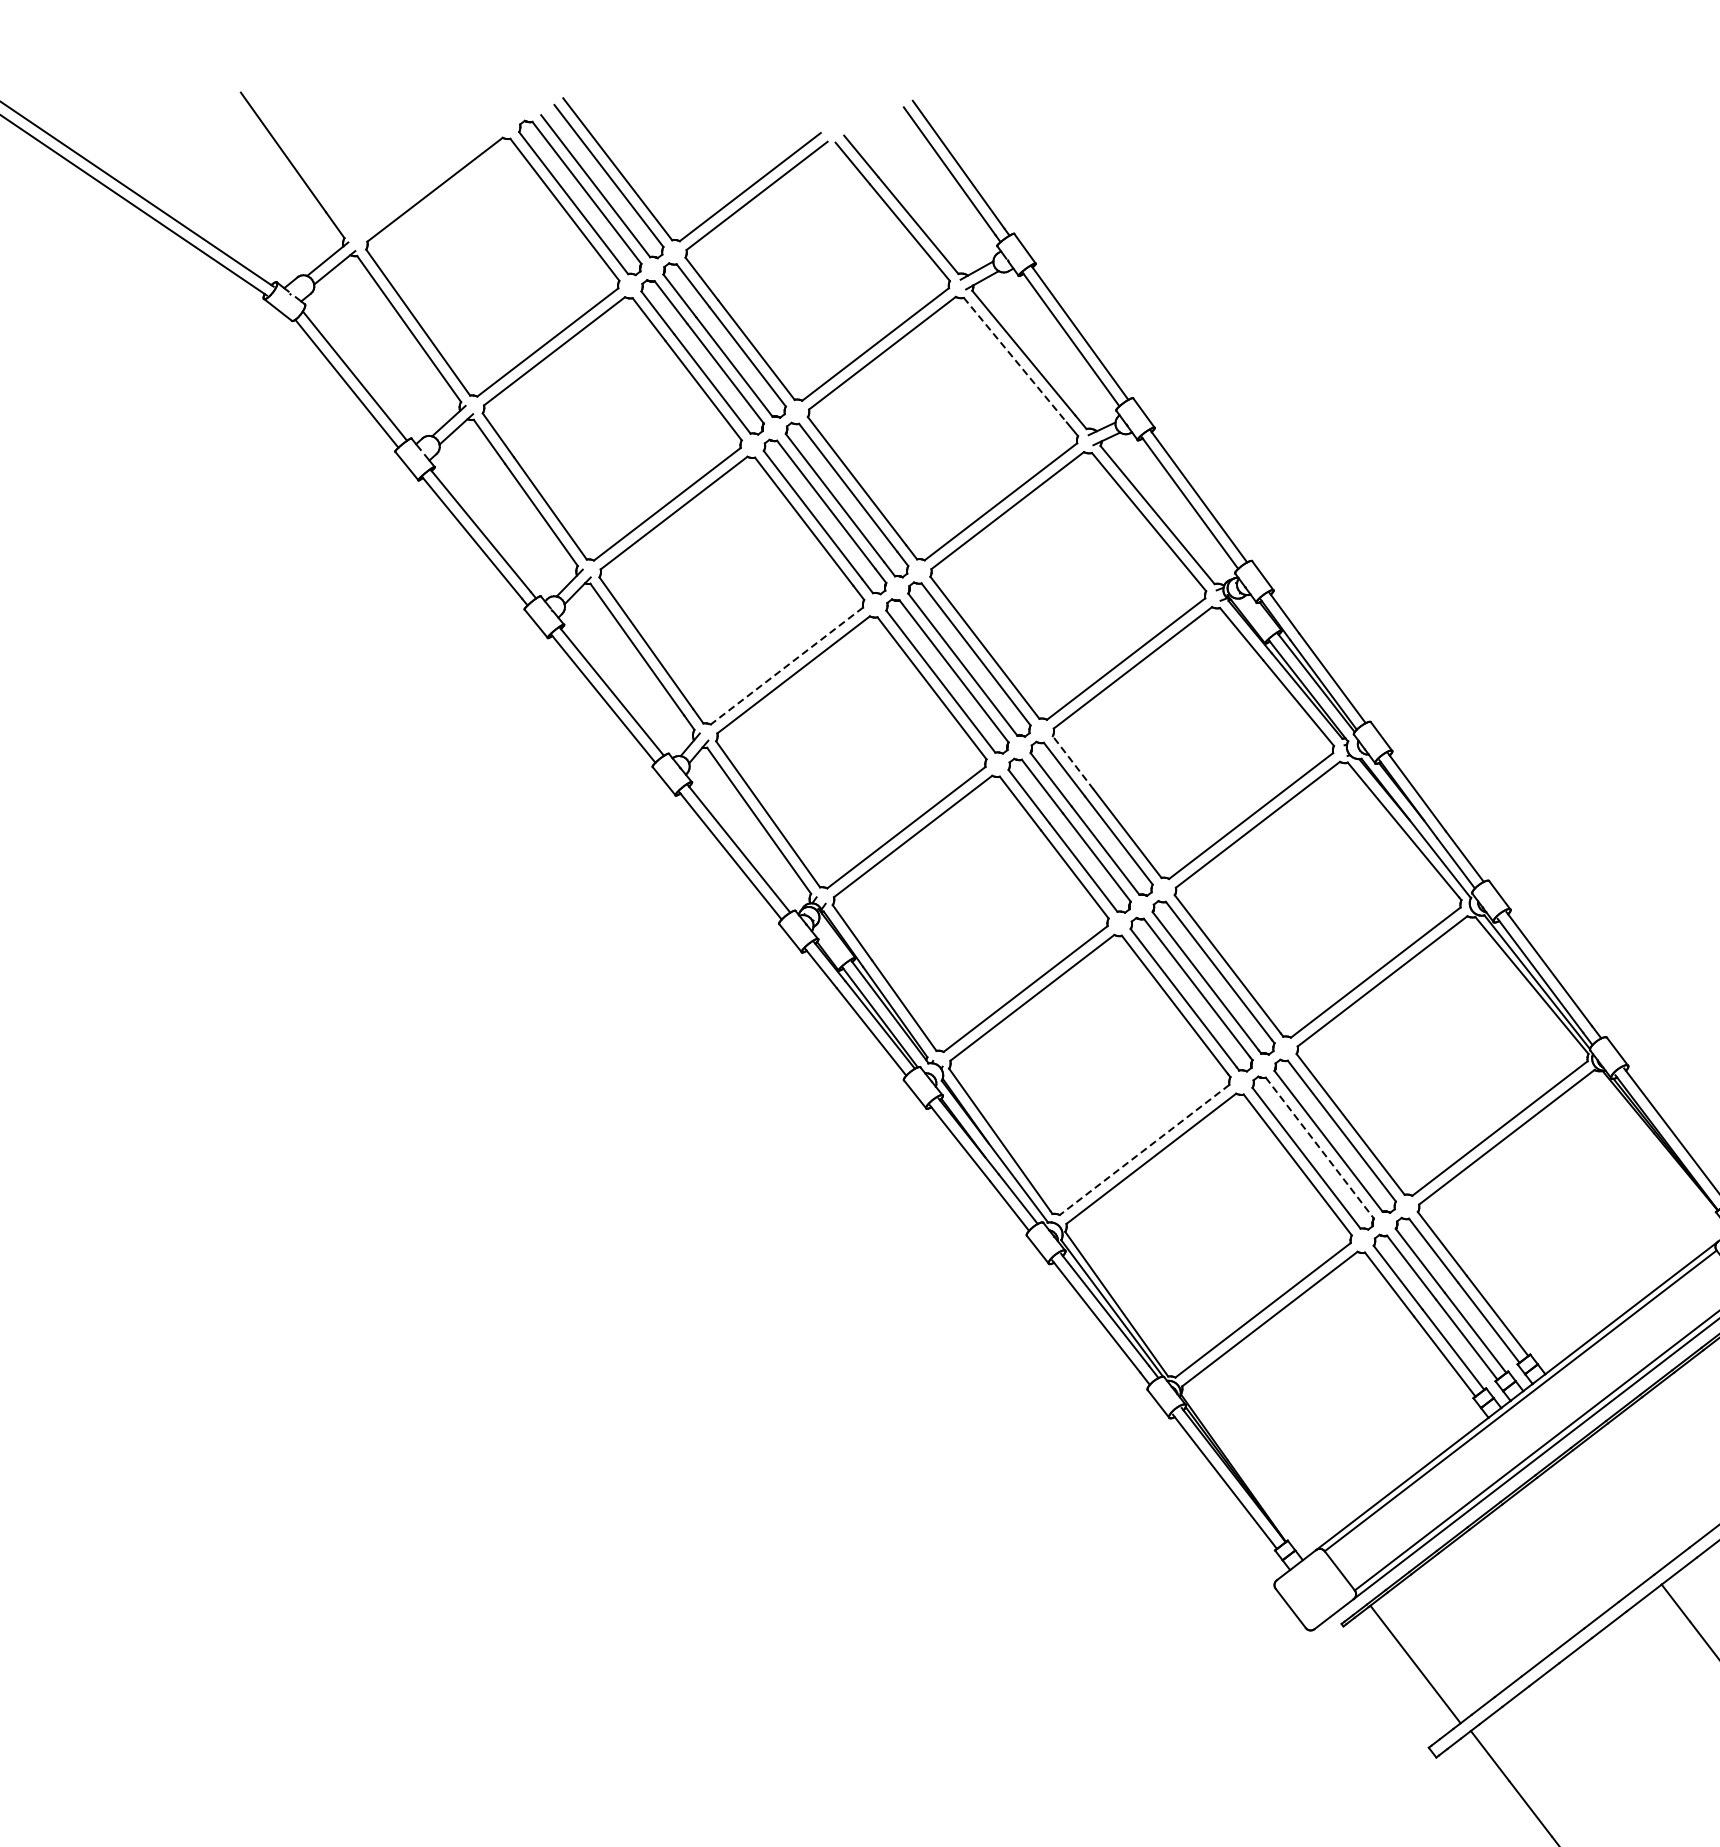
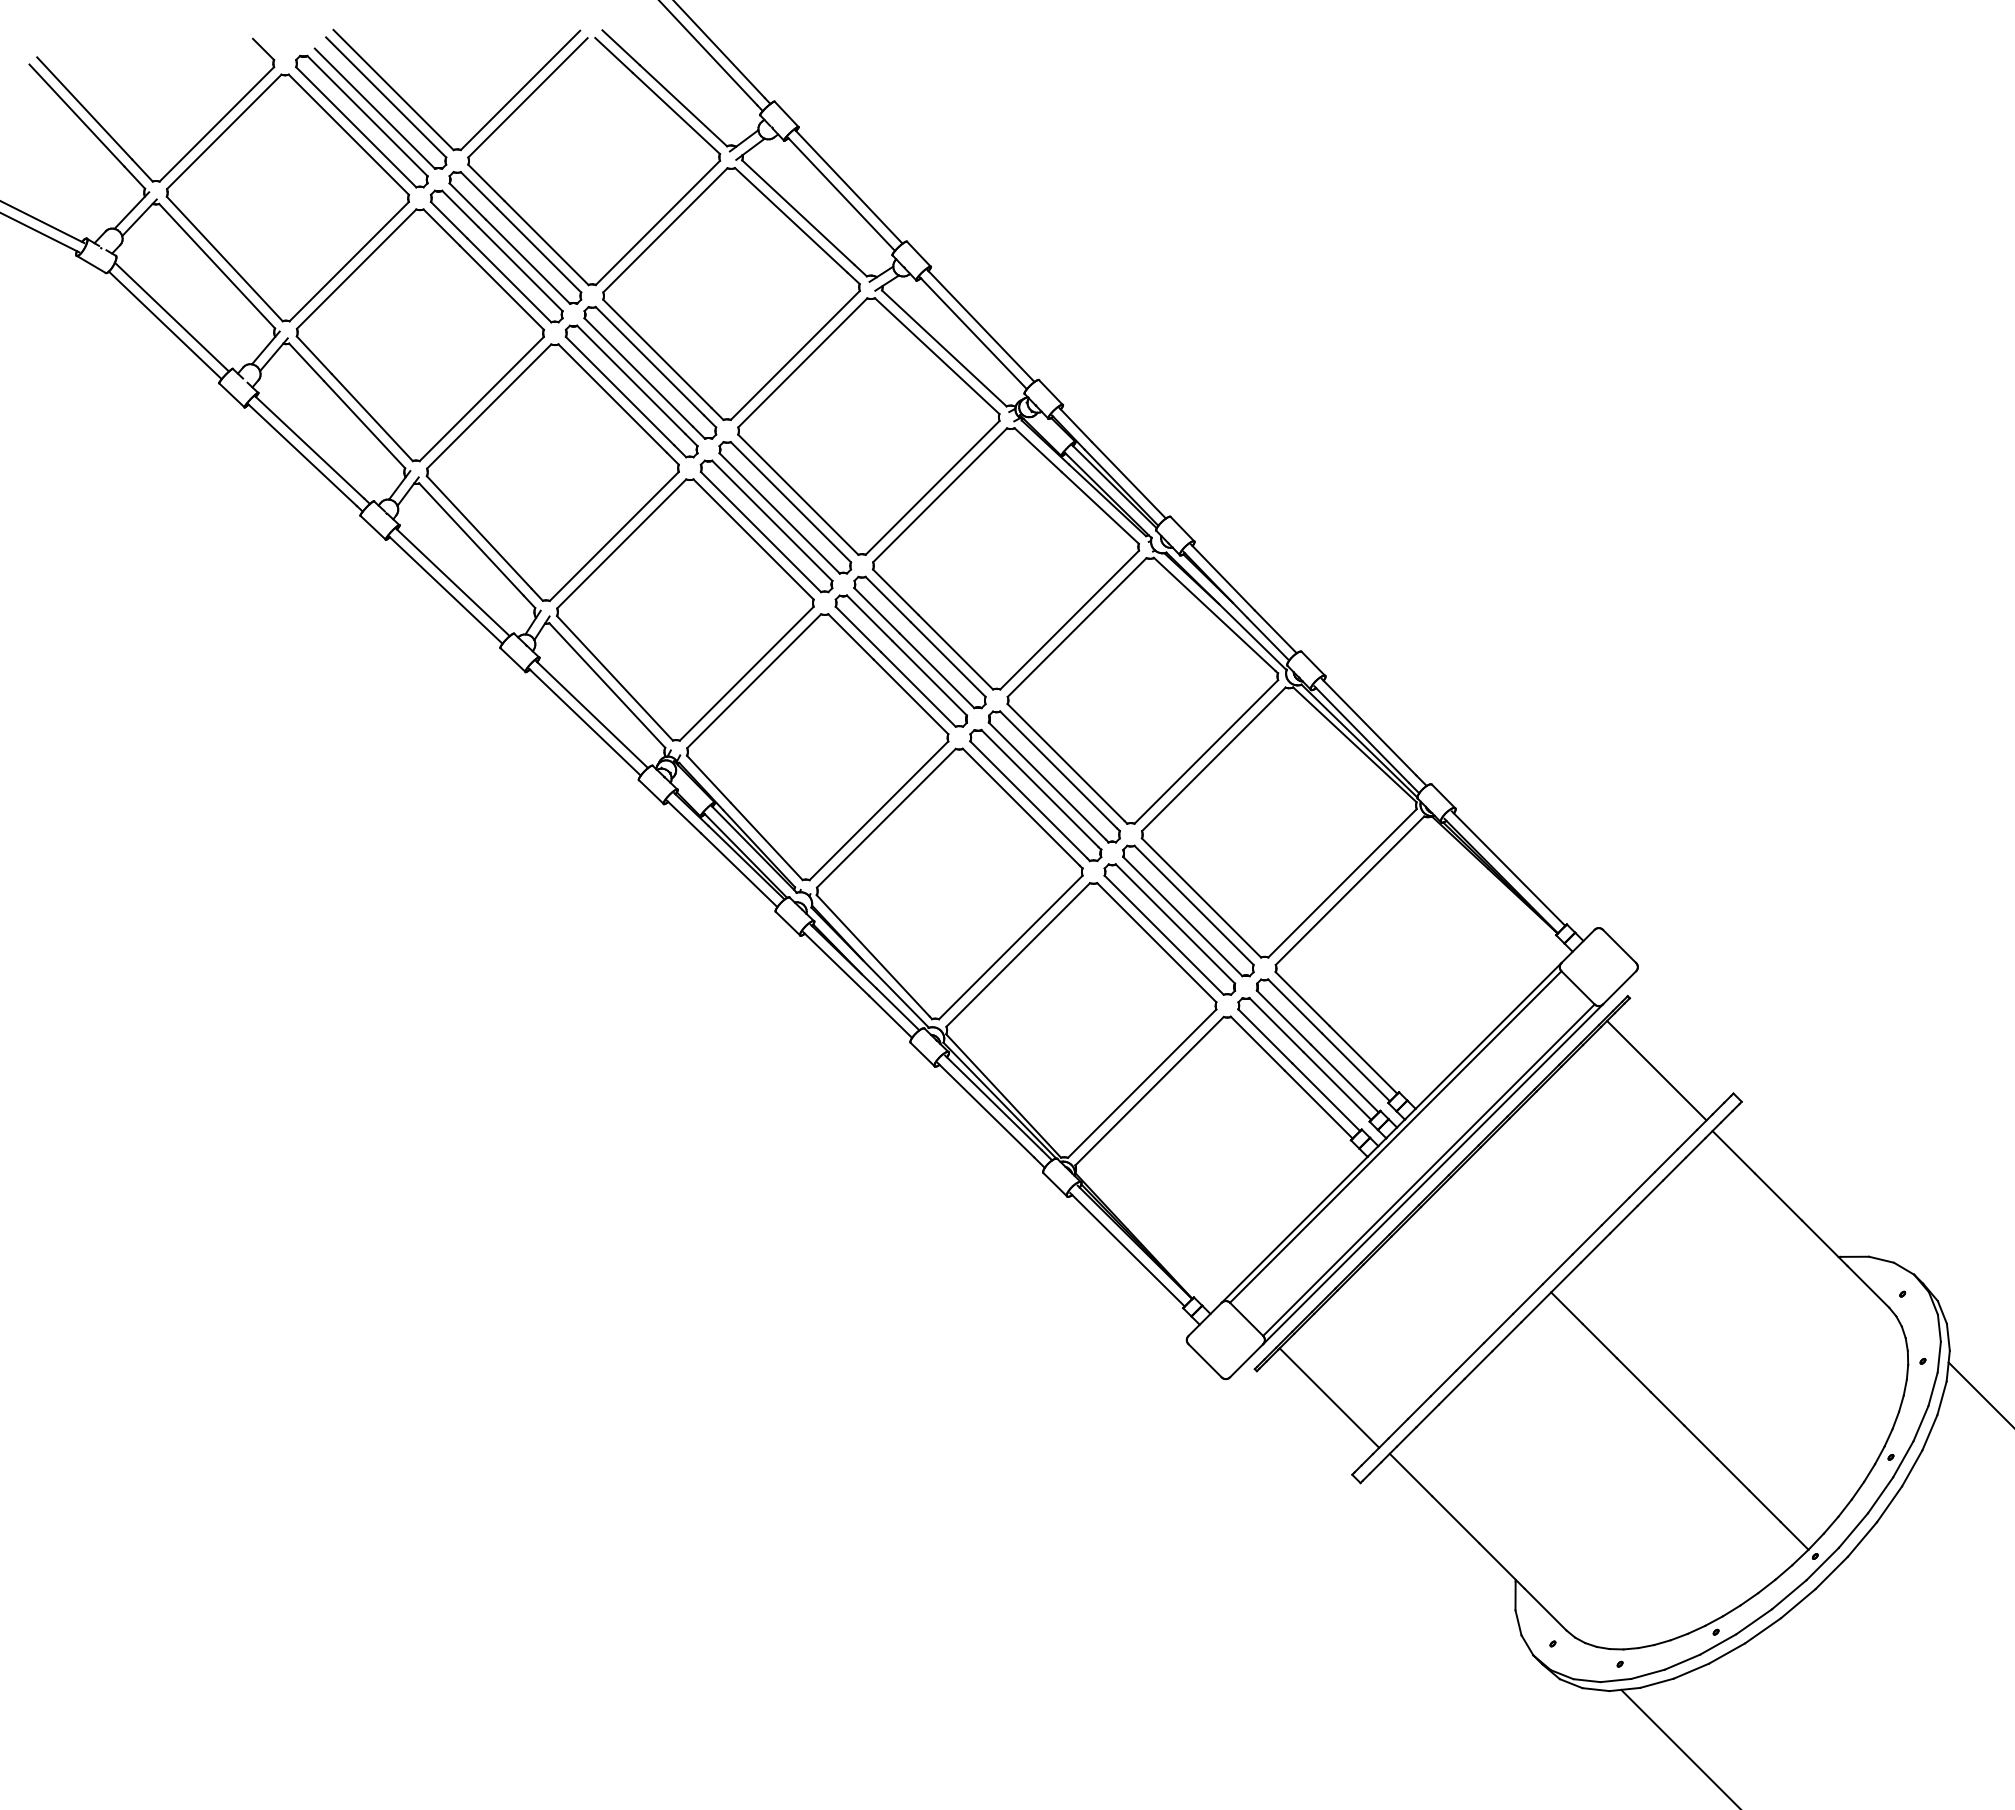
part: (323, 188) -> (119, 144), added
line: (1015, 360) -> (791, 220), dashed -> solid
line: (786, 665) -> (613, 536), dashed -> solid
line: (1073, 762) -> (895, 591), dashed -> solid
line: (1319, 1148) -> (1175, 924), dashed -> solid
line: (1144, 1149) -> (1010, 947), dashed -> solid

